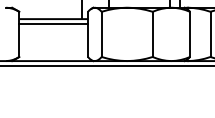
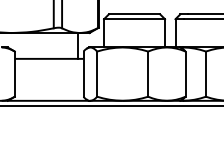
line: (53, 23) -> (48, 63), removed

